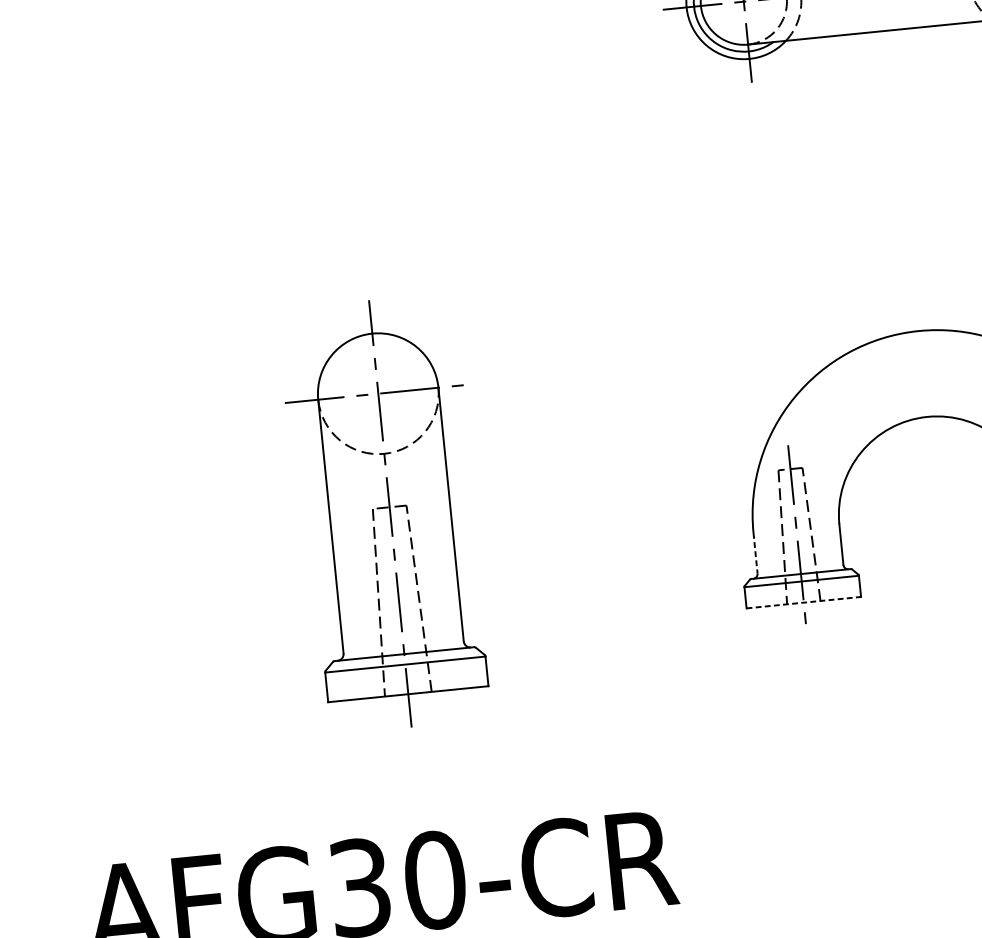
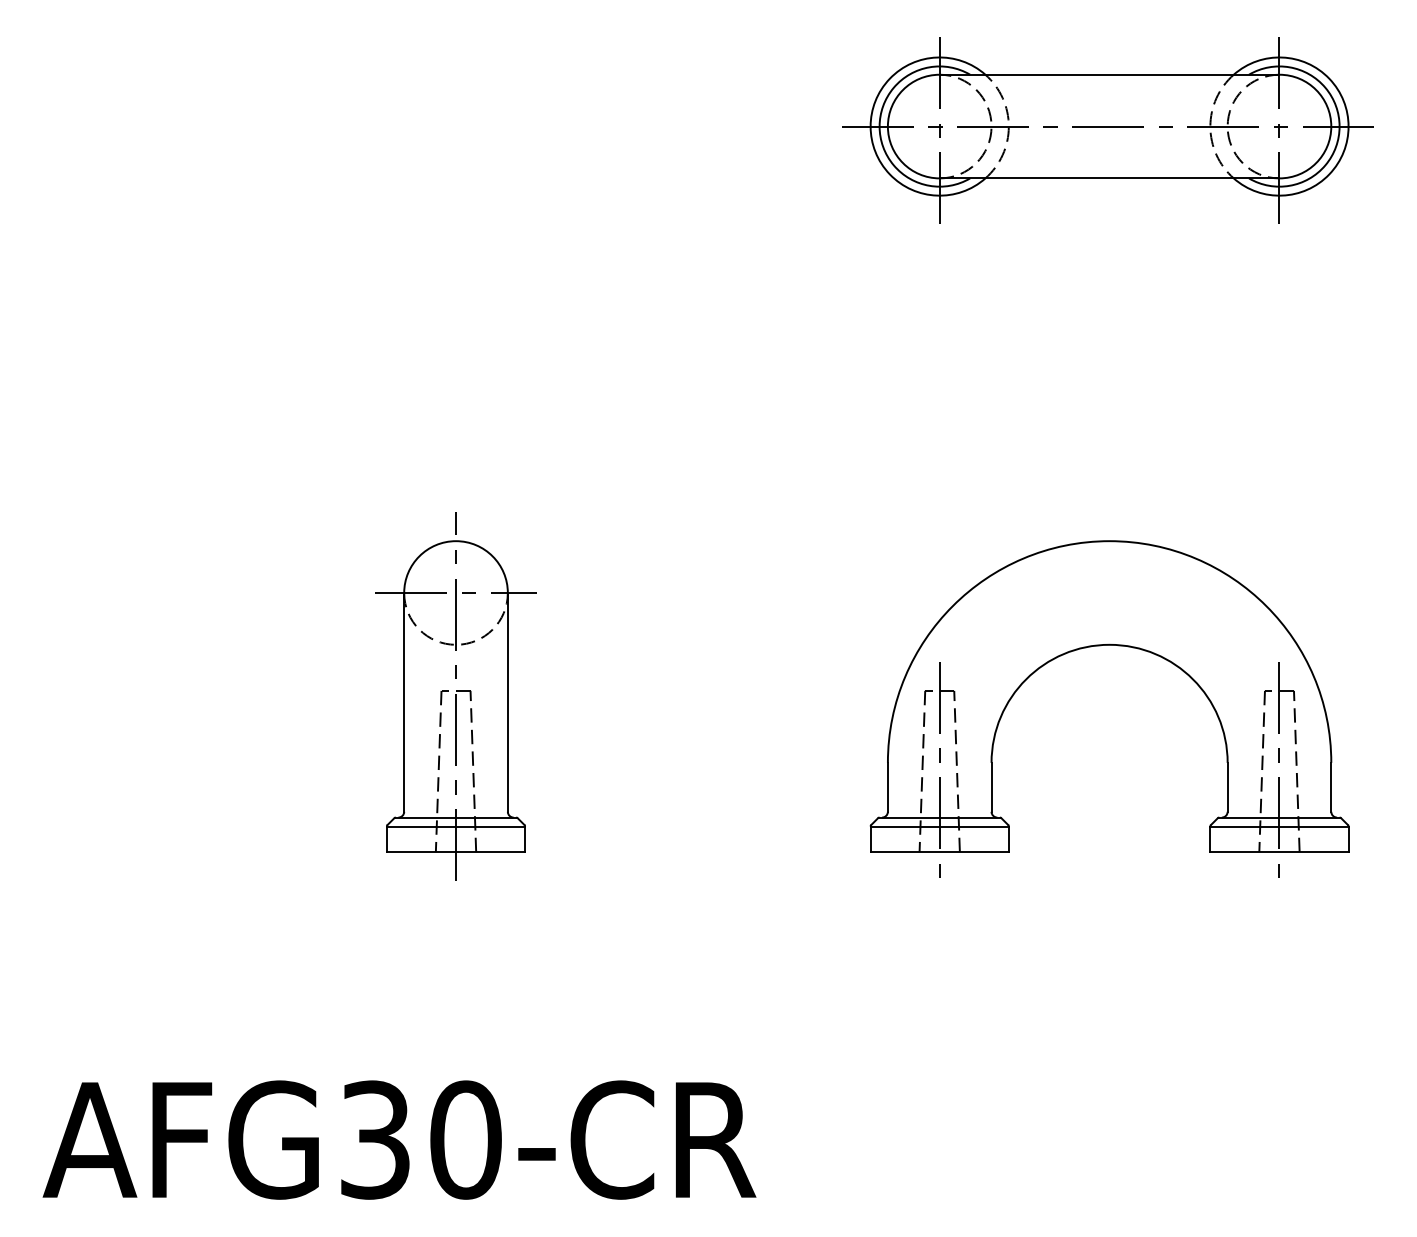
part: (389, 513) -> (455, 696), size x0.71
line: (755, 553) -> (887, 787), dashed -> solid
line: (804, 602) -> (940, 852), dashed -> solid

